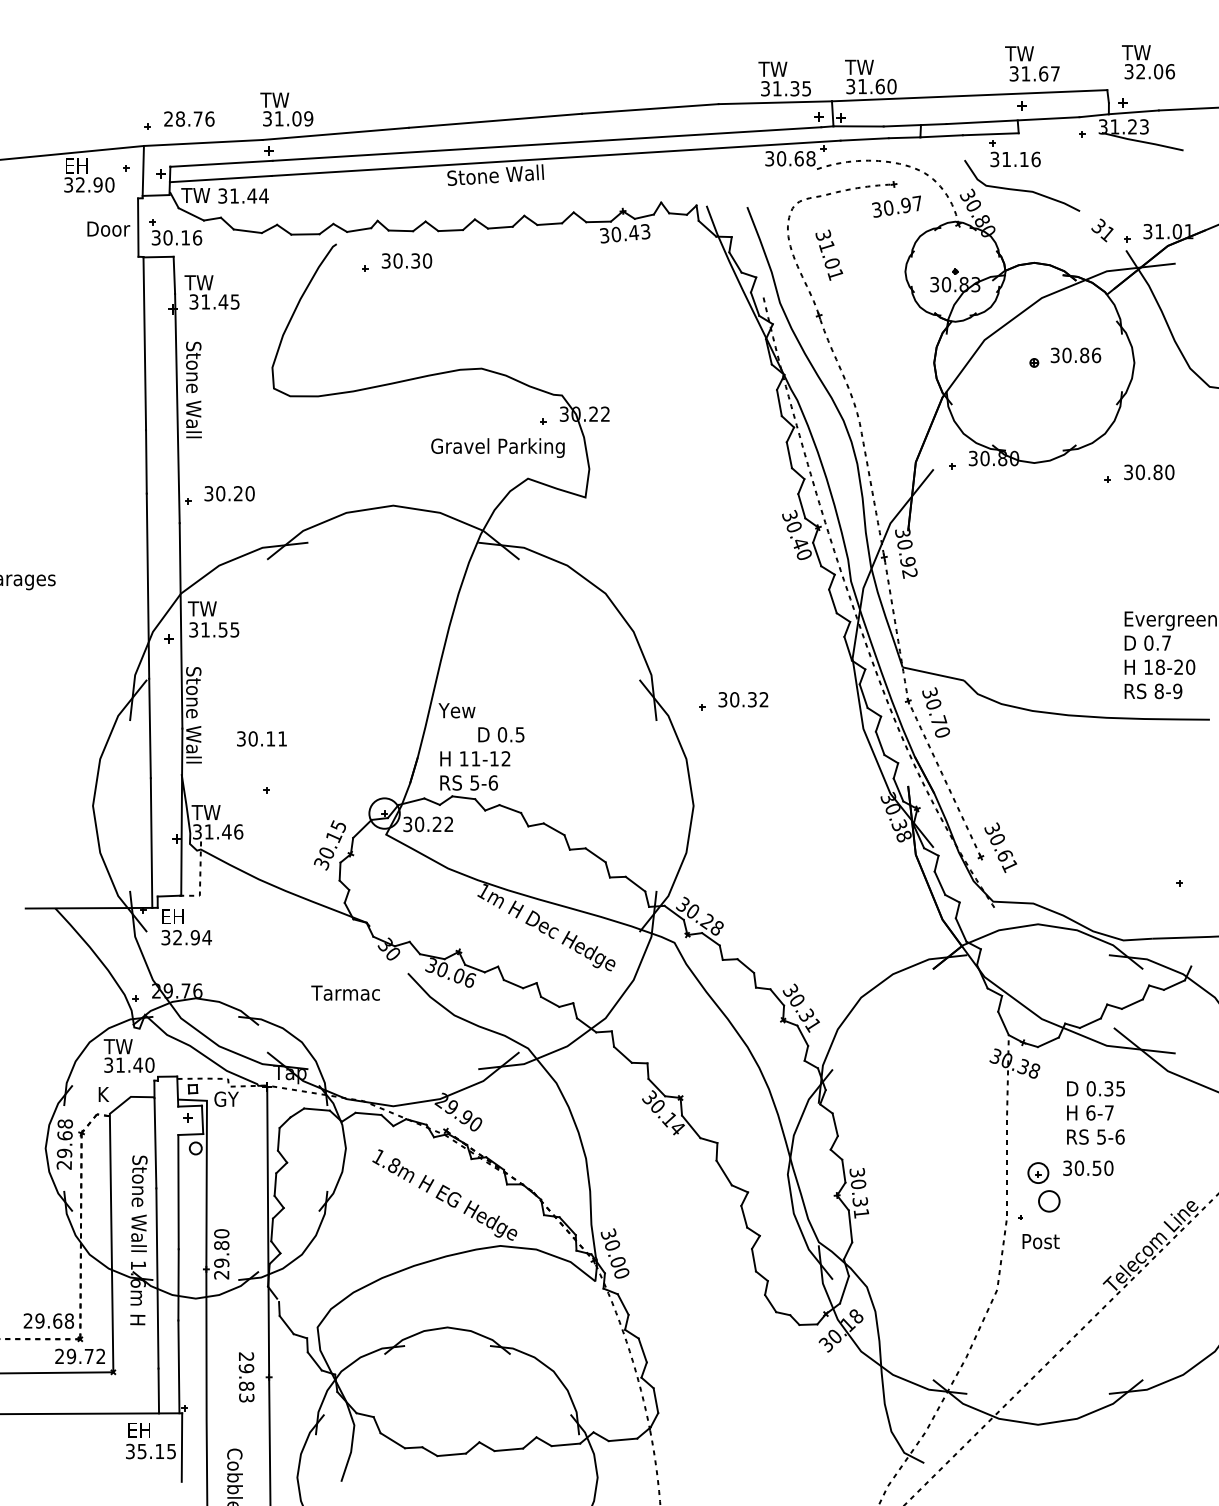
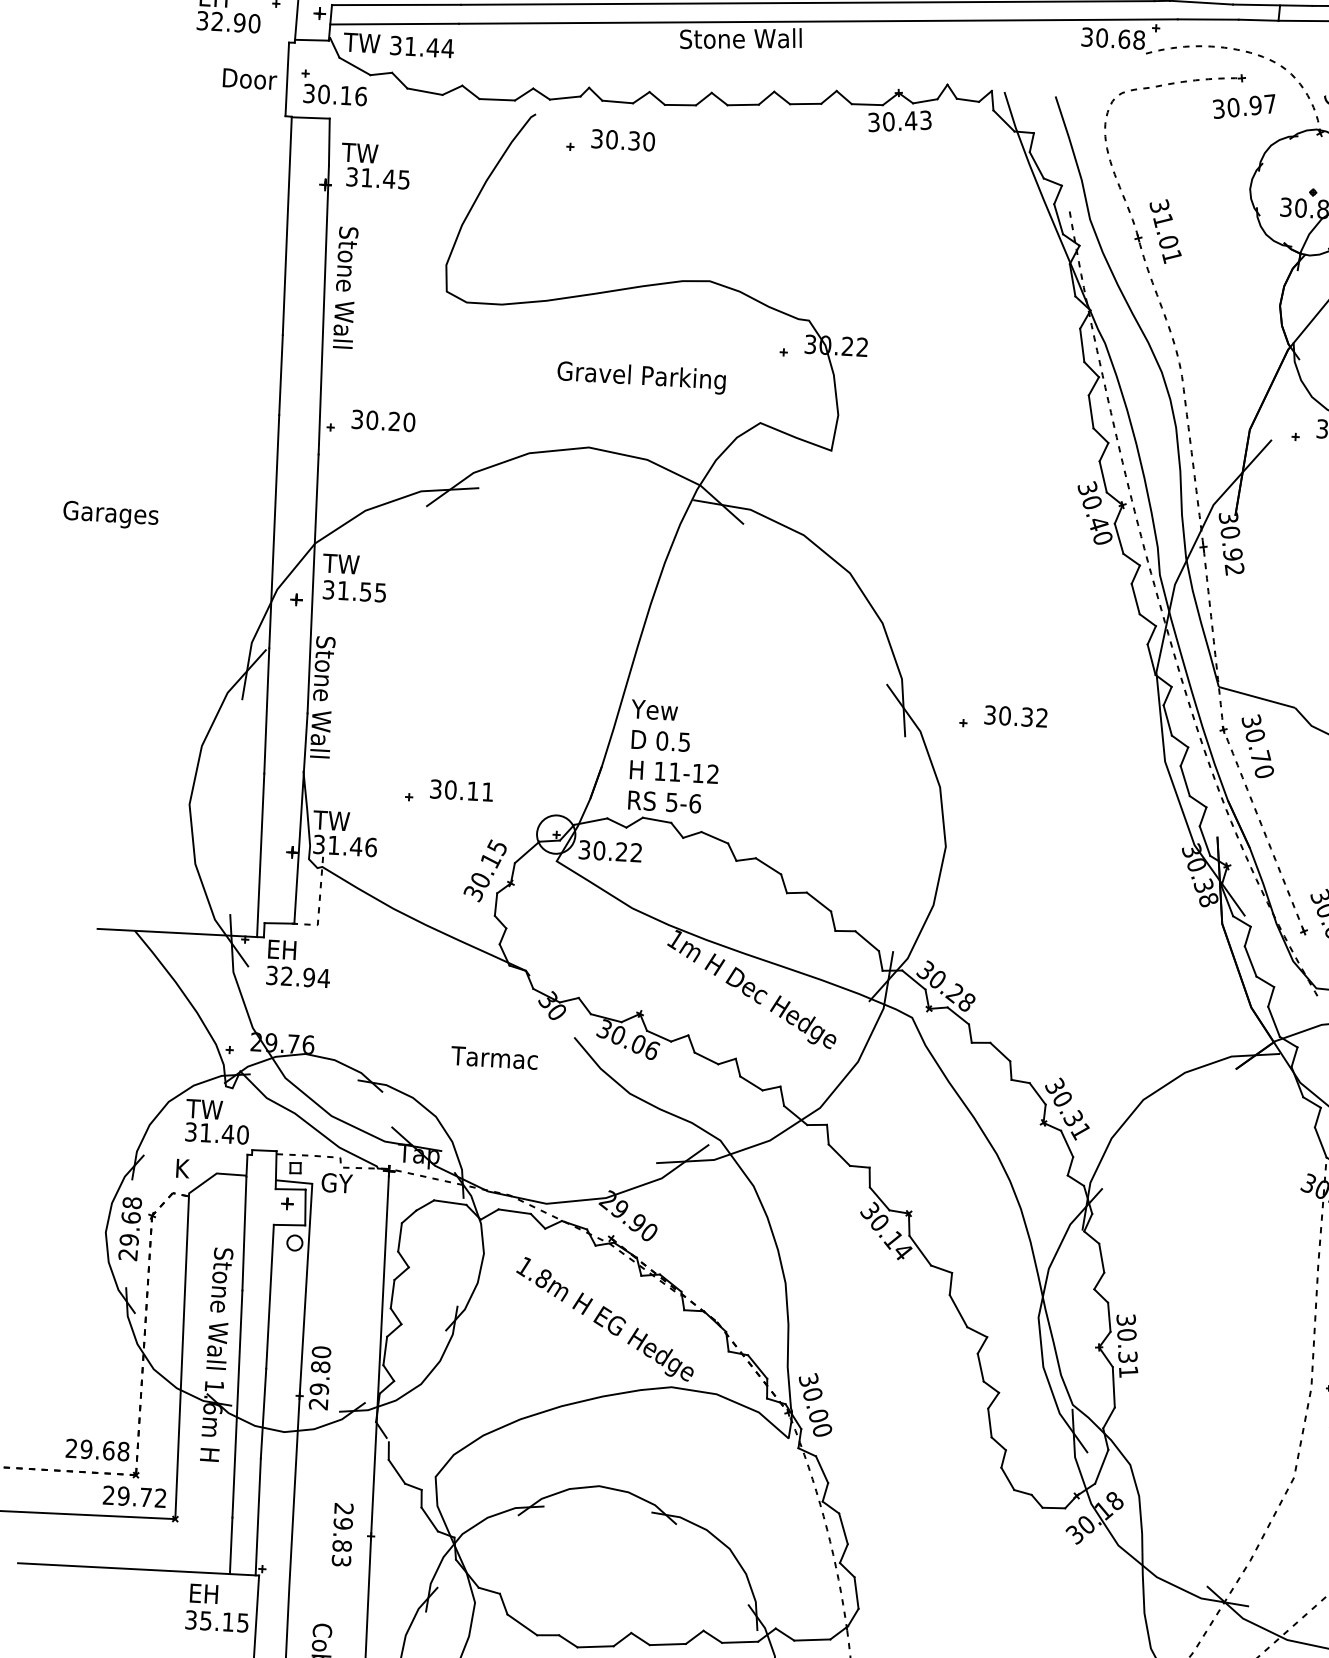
text: (829, 254) -> (1165, 230), moved
text: (497, 447) -> (641, 376), moved
text: (501, 734) -> (661, 740), moved
text: (261, 738) -> (461, 790), moved

